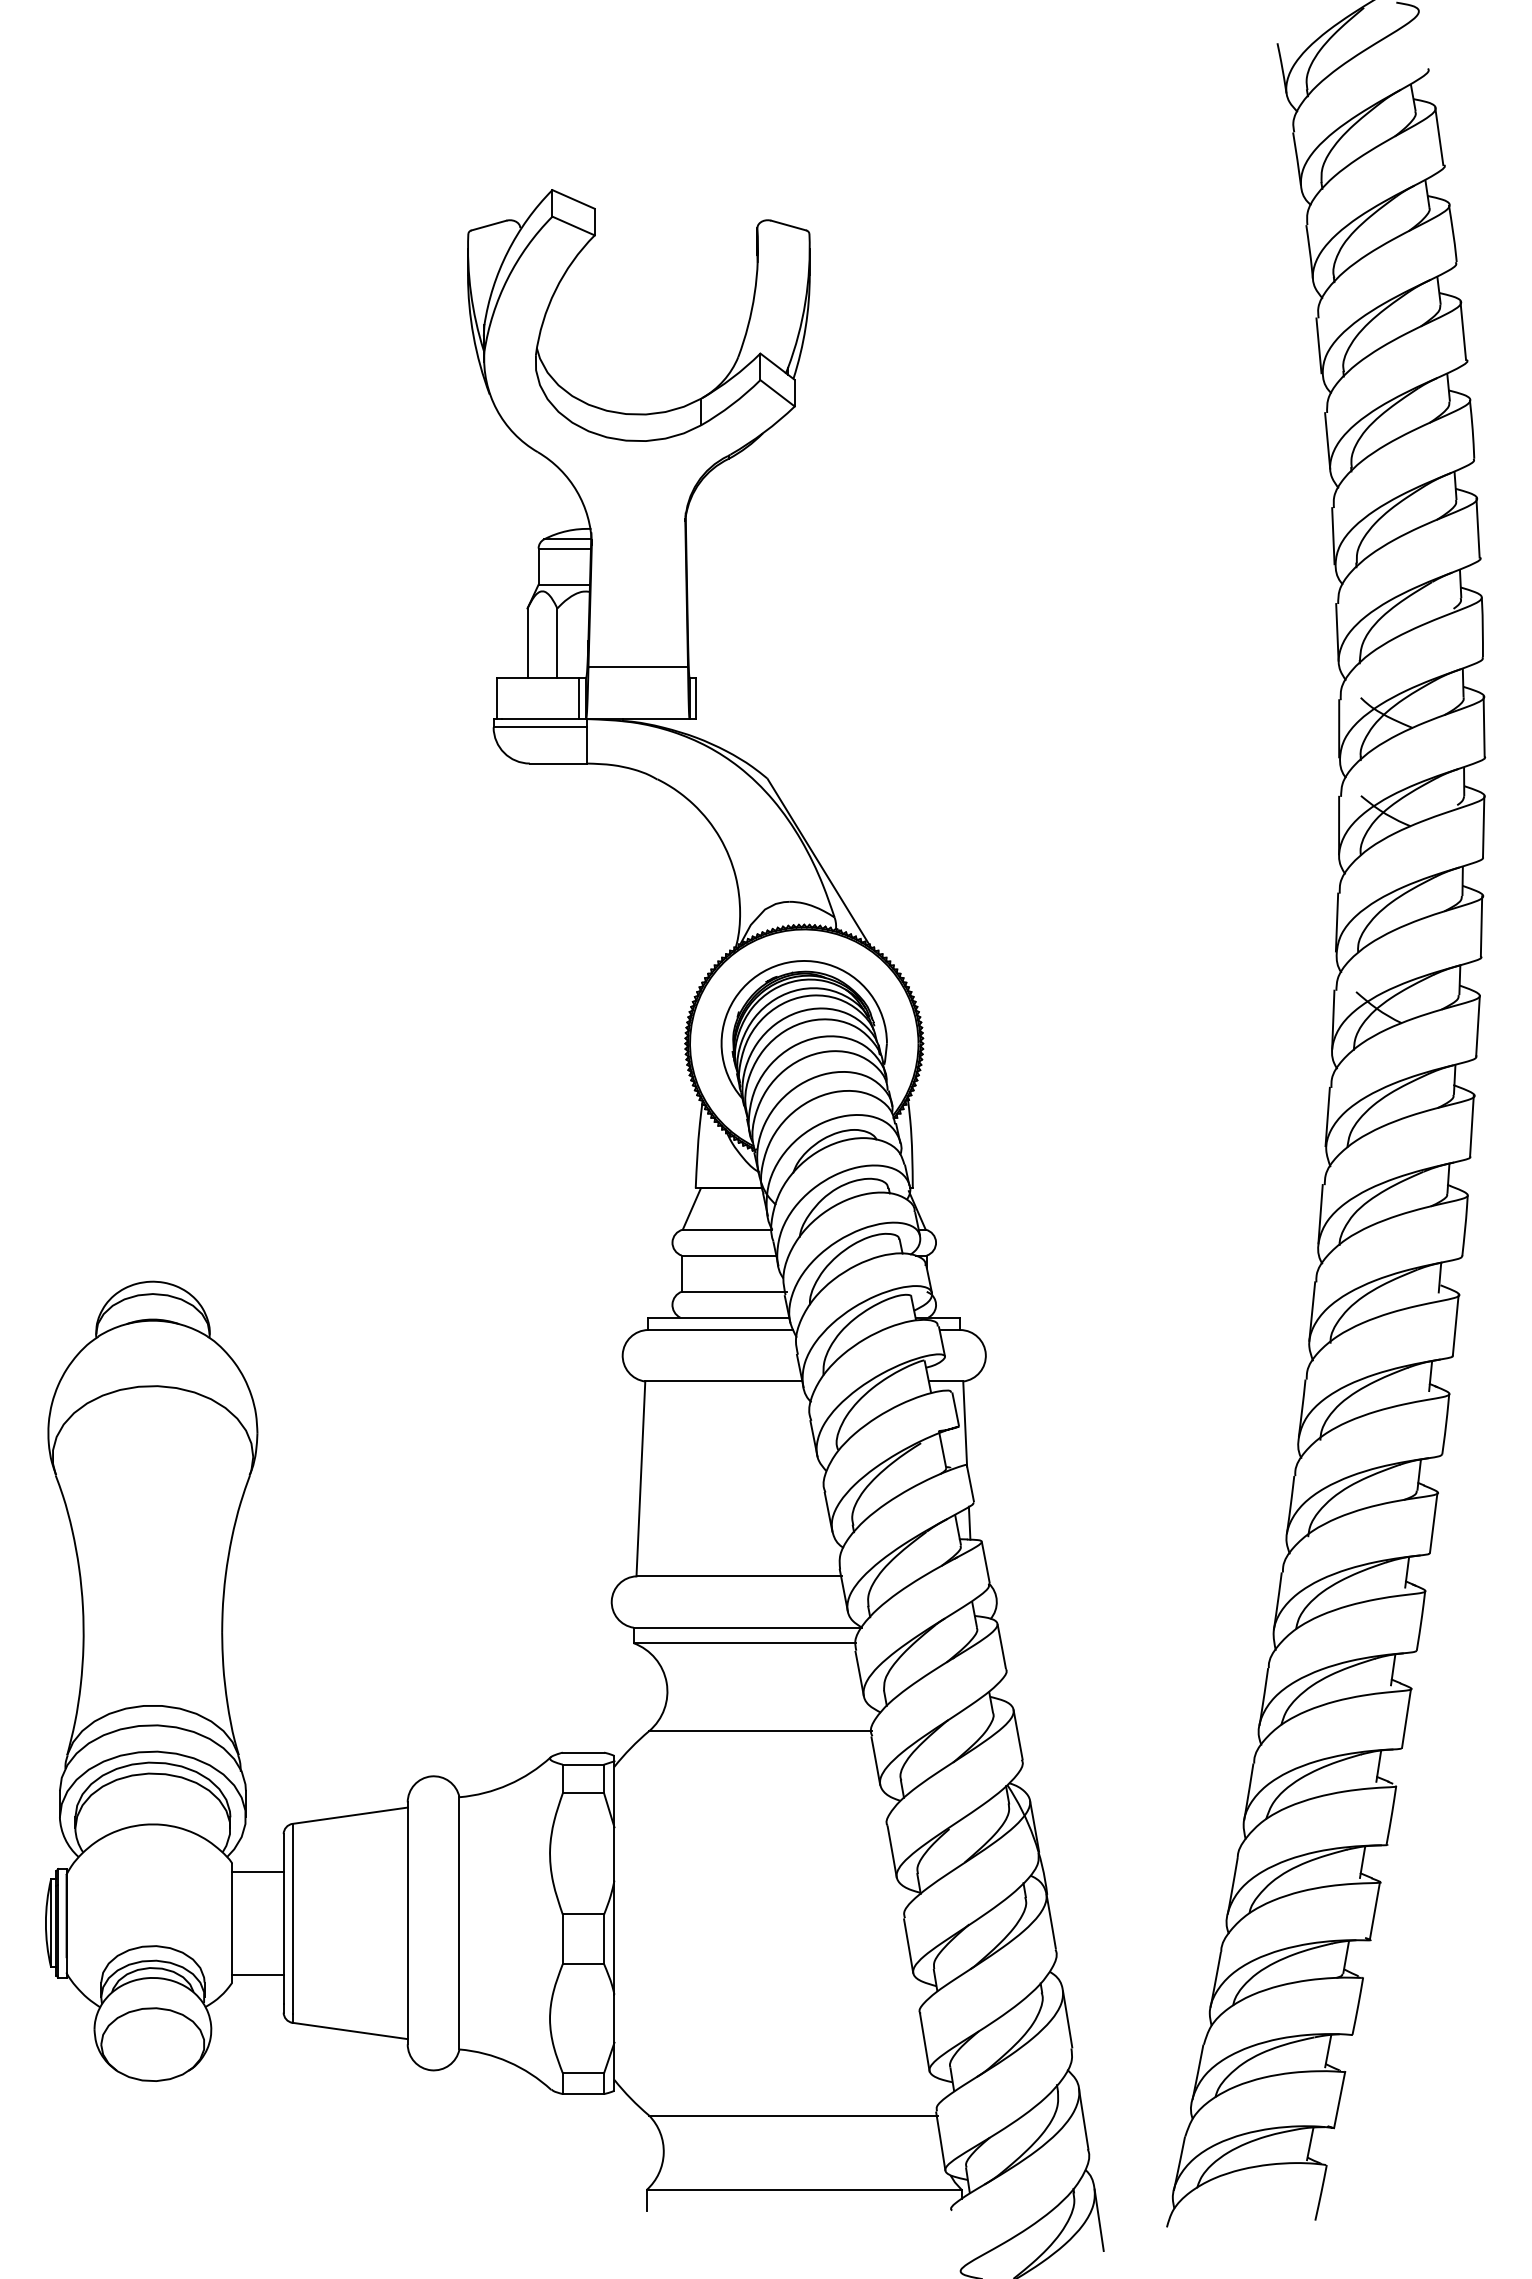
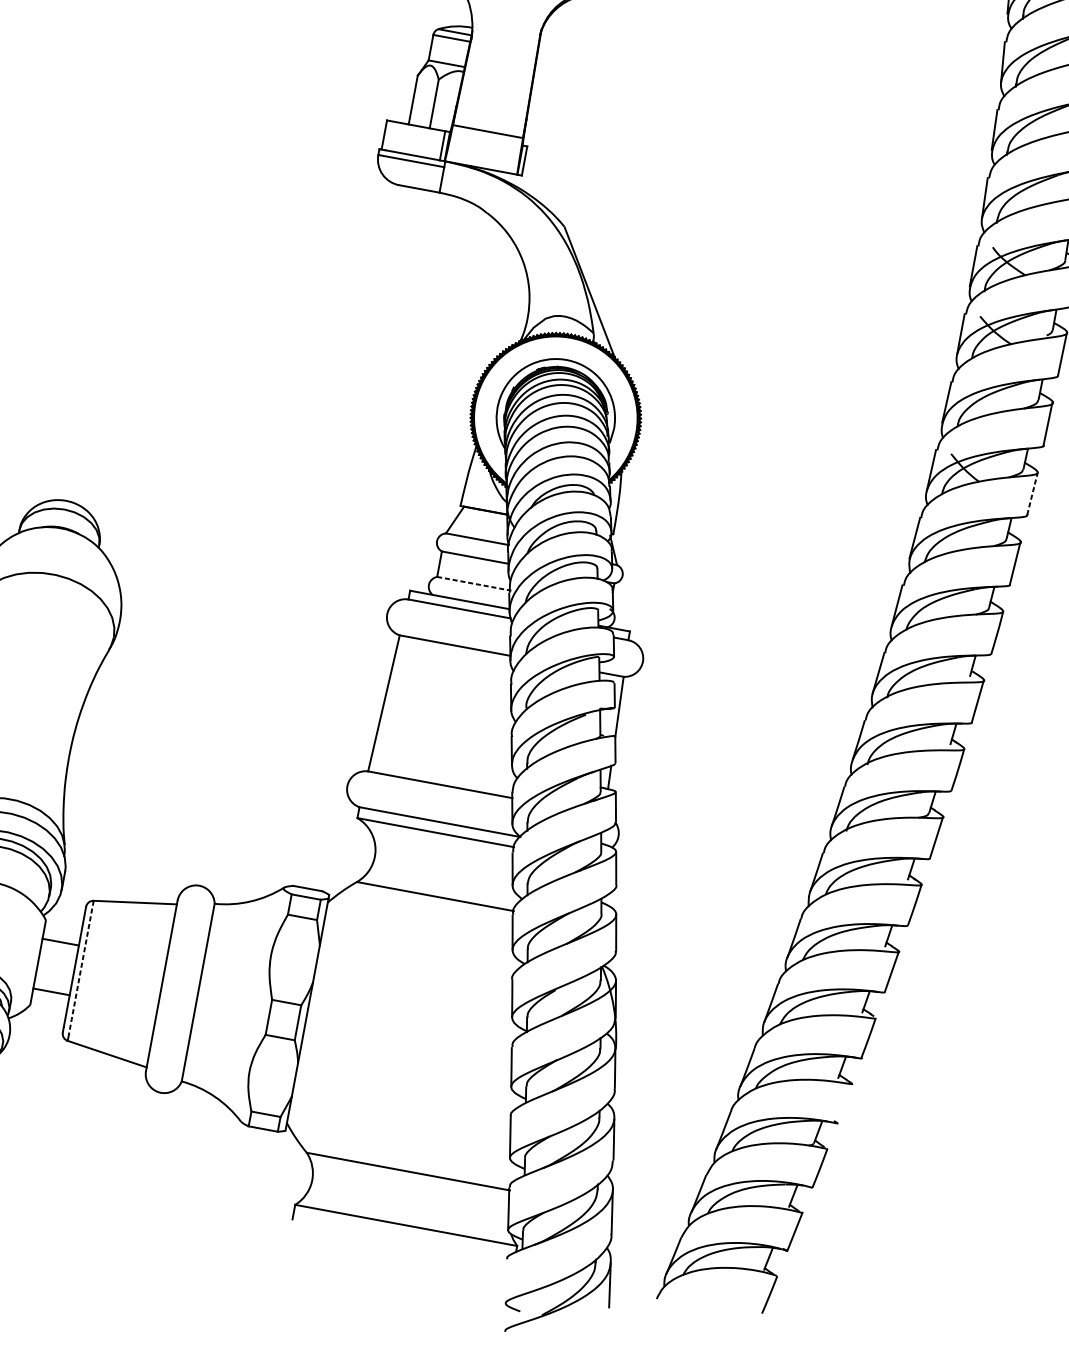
line: (1478, 1025) -> (1032, 493), solid -> dashed
line: (734, 1291) -> (474, 583), solid -> dashed
line: (257, 1871) -> (51, 991), moved
line: (1374, 1910) -> (844, 1102), removed
line: (292, 1918) -> (81, 967), solid -> dashed
line: (257, 1975) -> (60, 942), moved

